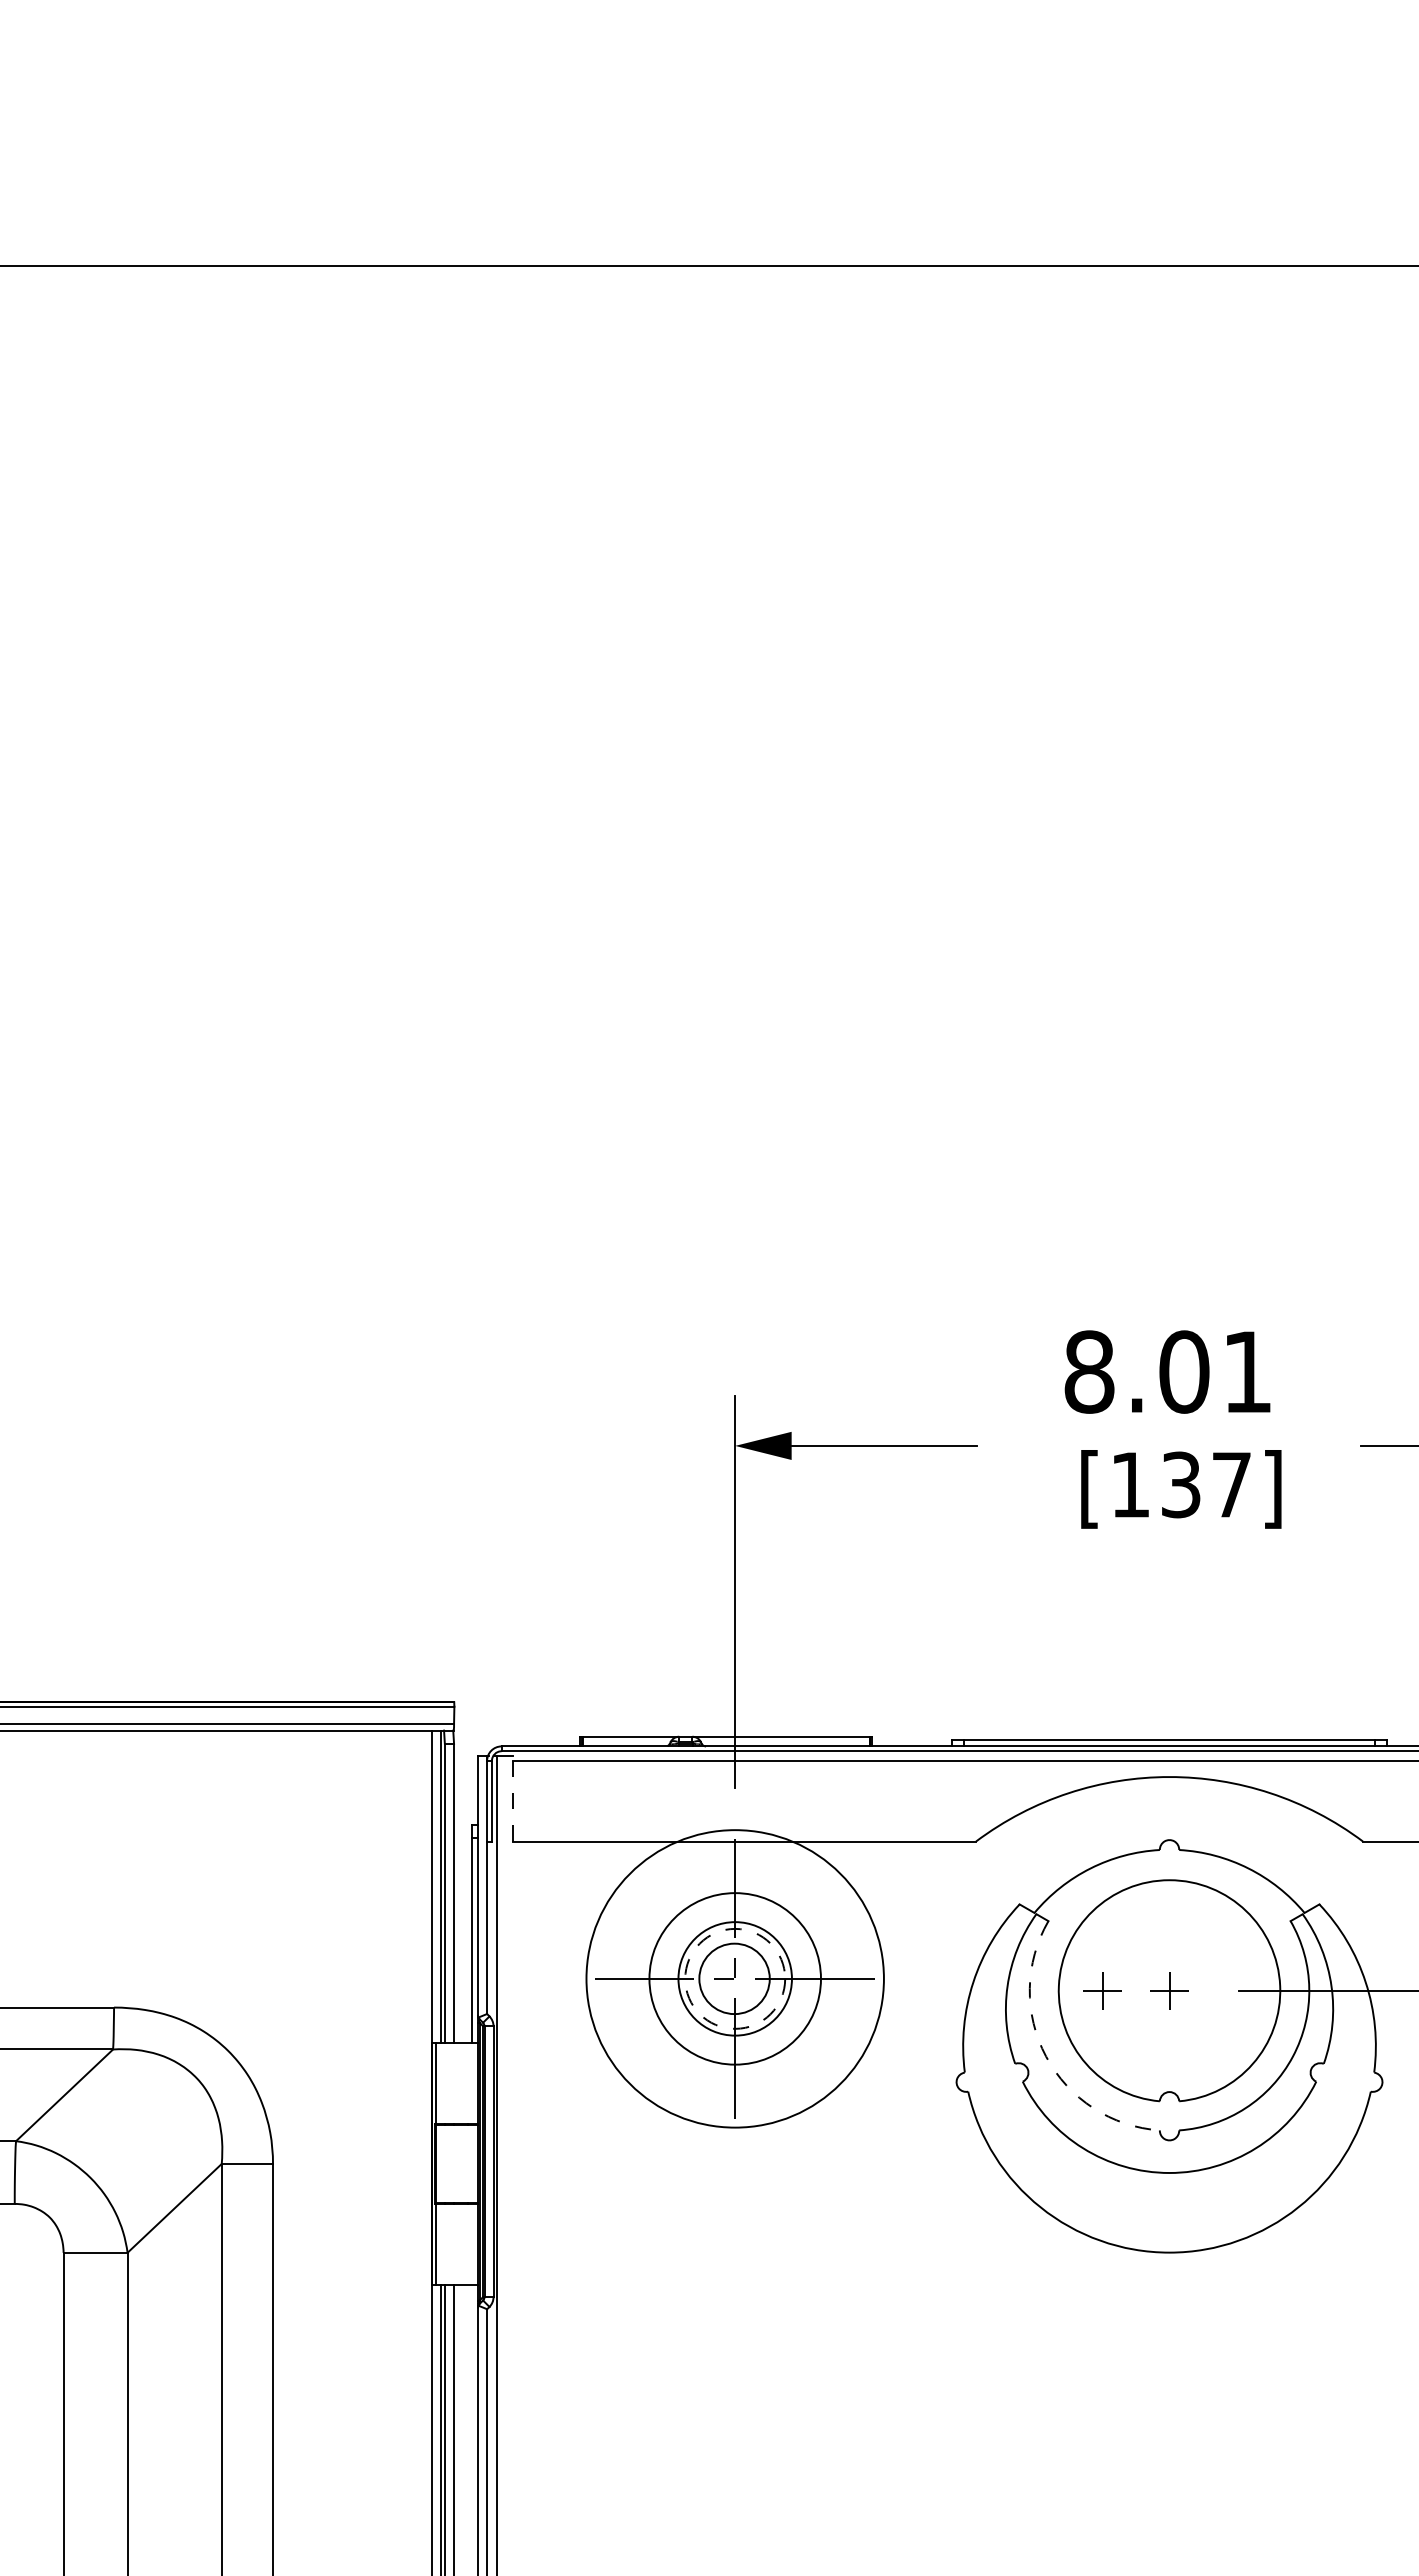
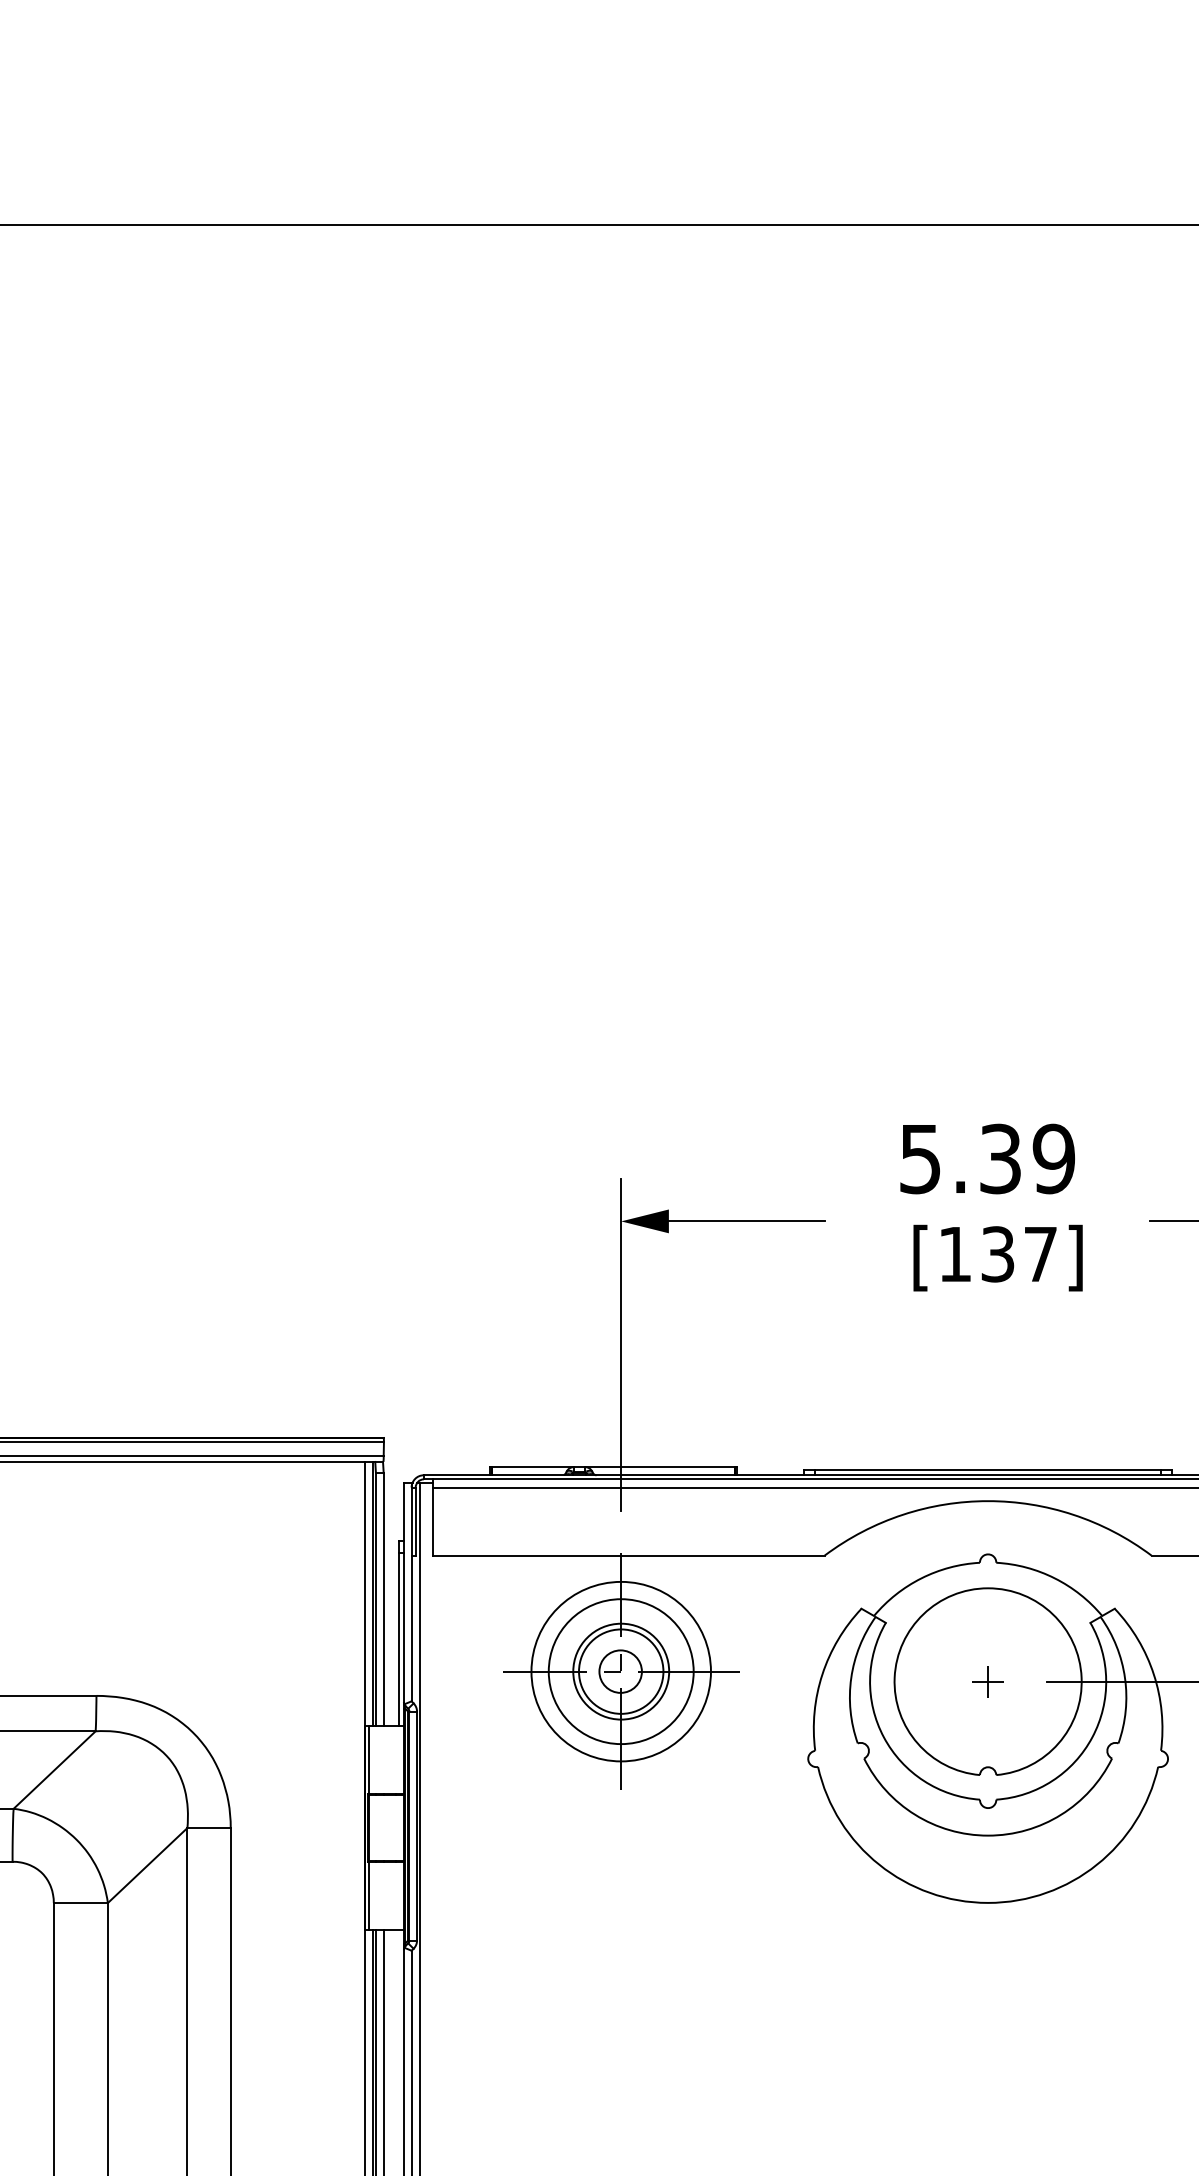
text: (1168, 1371) -> (987, 1158), 8.01 -> 5.39
line: (512, 1795) -> (433, 1516), dashed -> solid
circle: (734, 1978) -> (620, 1671), size x0.71
circle: (734, 1978) -> (620, 1671), size x0.71
circle: (735, 1978) -> (621, 1671), dashed -> solid
part: (1102, 1990) -> (931, 1681), removed
arc: (1046, 2056) -> (884, 1737), dashed -> solid

